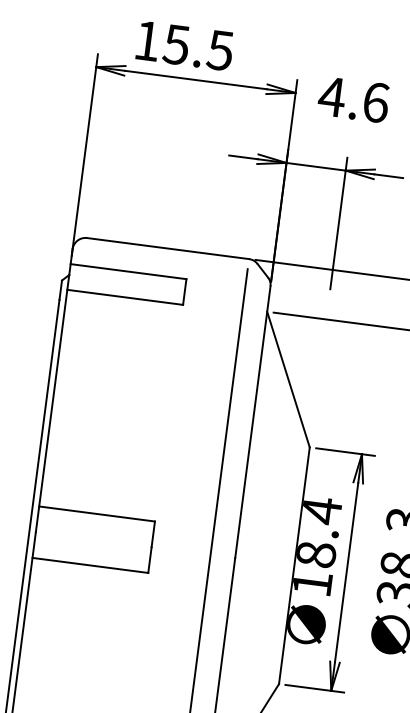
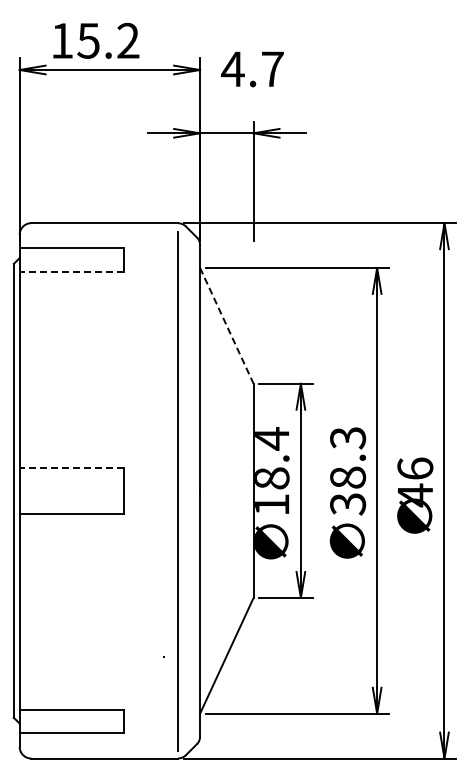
text: (219, 49) -> (127, 40), 15.5 -> 15.2
text: (375, 102) -> (272, 69), 4.6 -> 4.7
line: (124, 297) -> (71, 271), solid -> dashed
line: (288, 379) -> (226, 325), solid -> dashed
line: (96, 513) -> (71, 467), solid -> dashed

